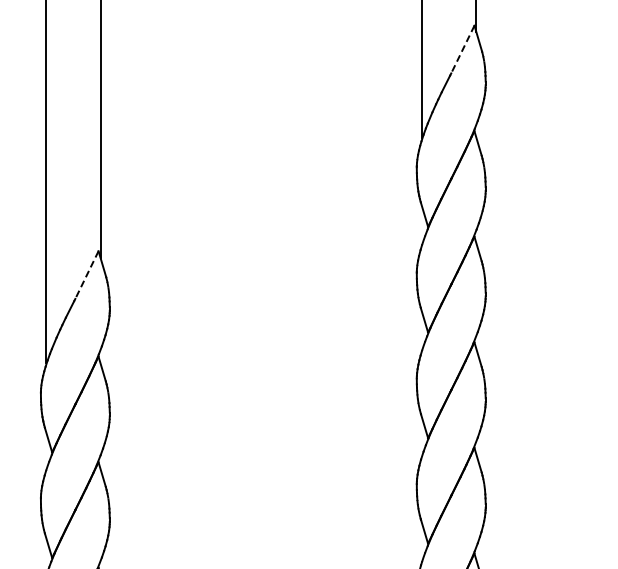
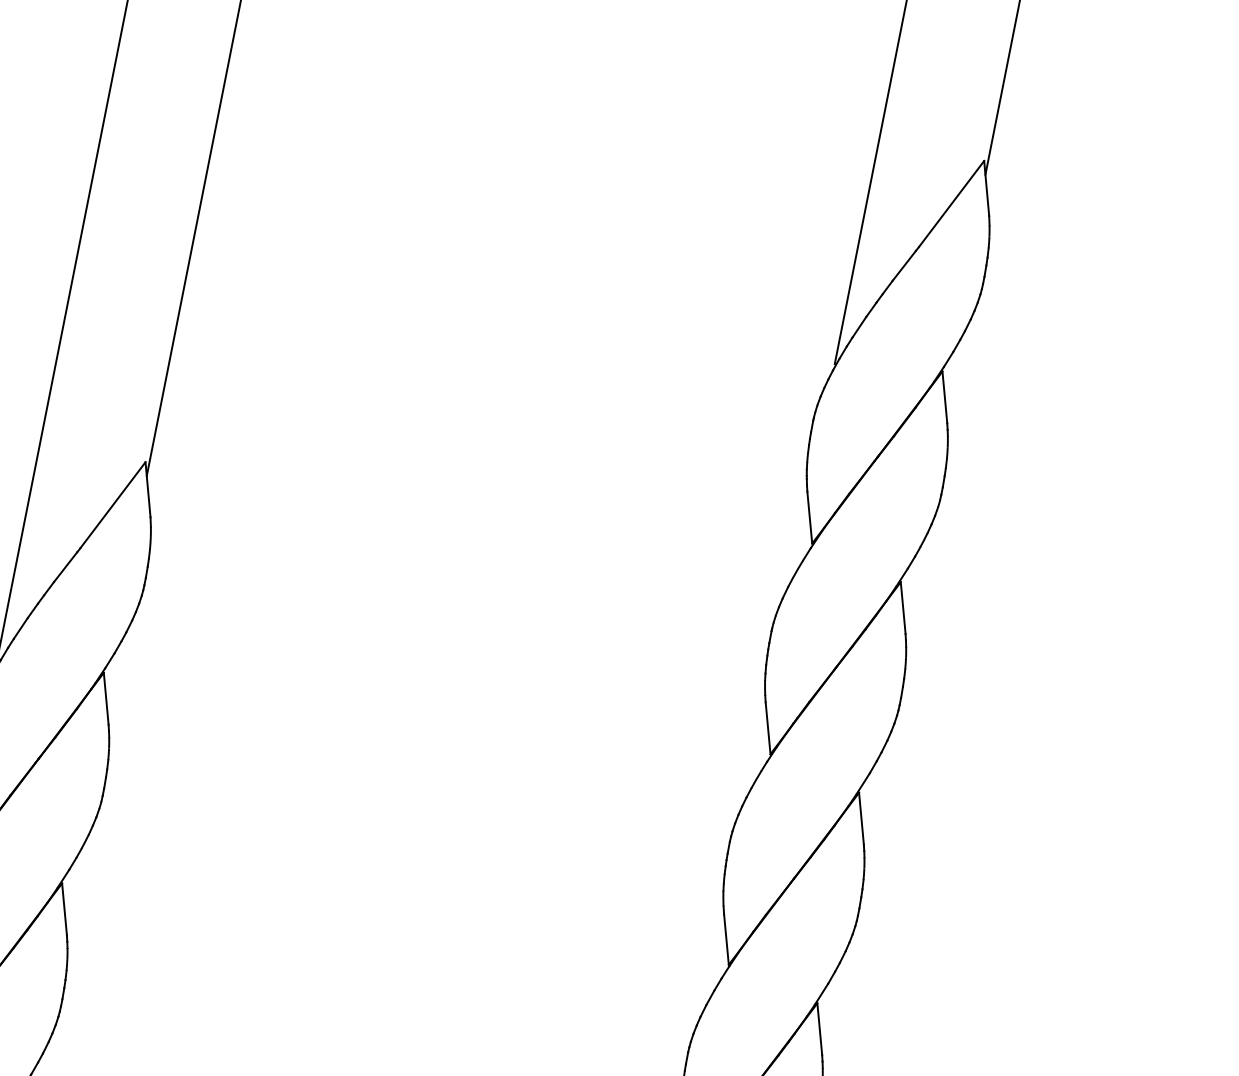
line: (462, 49) -> (950, 203), dashed -> solid
line: (86, 275) -> (111, 505), dashed -> solid

